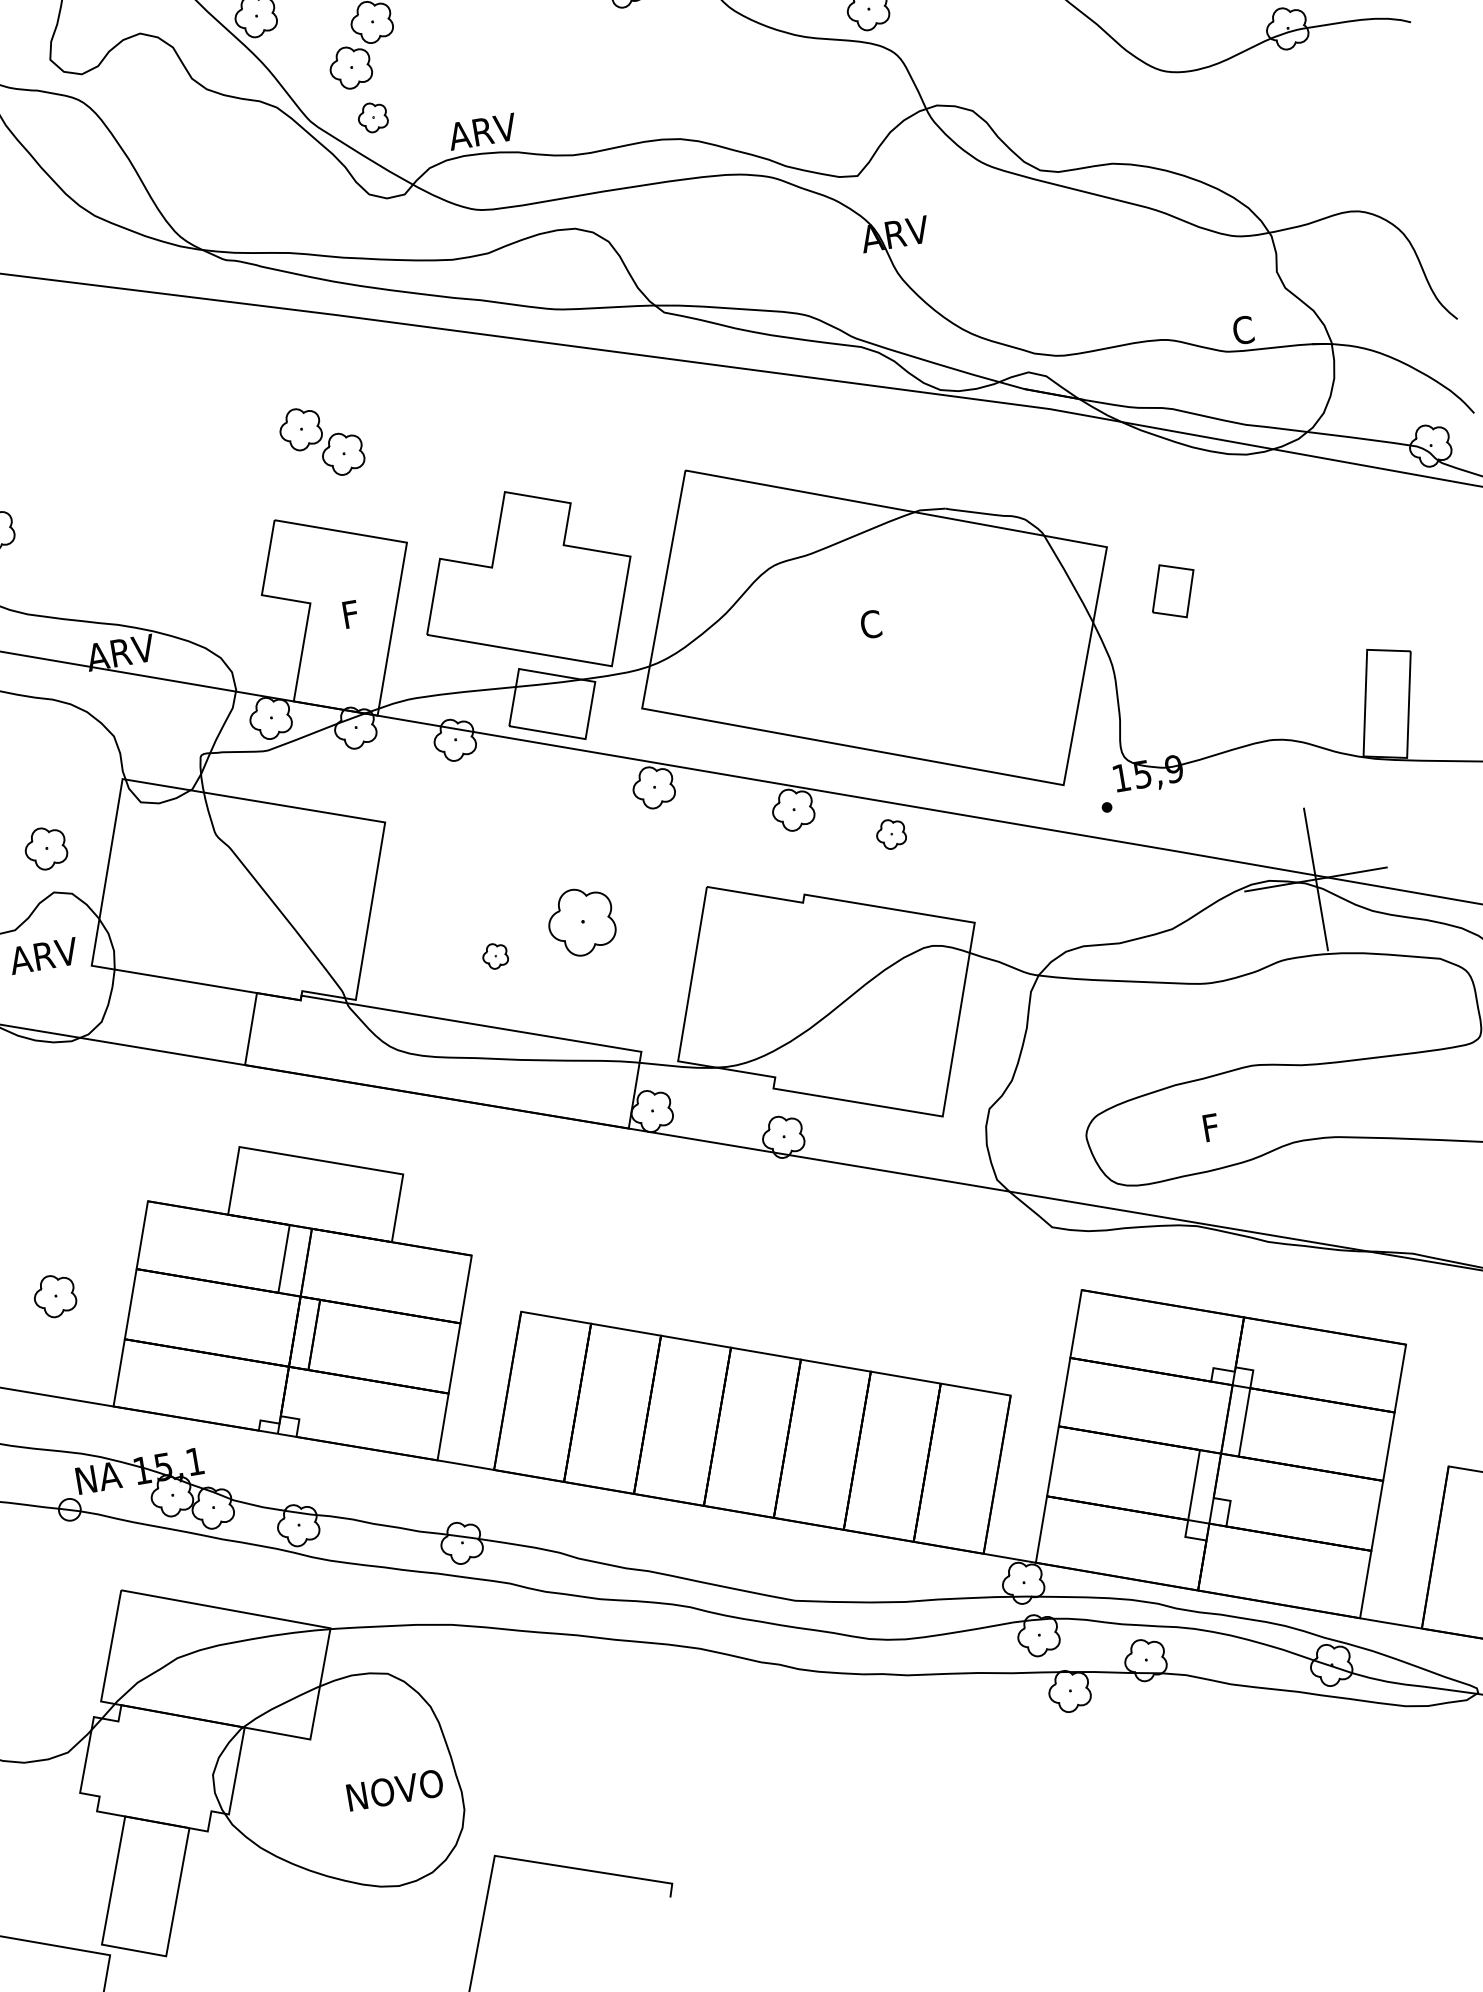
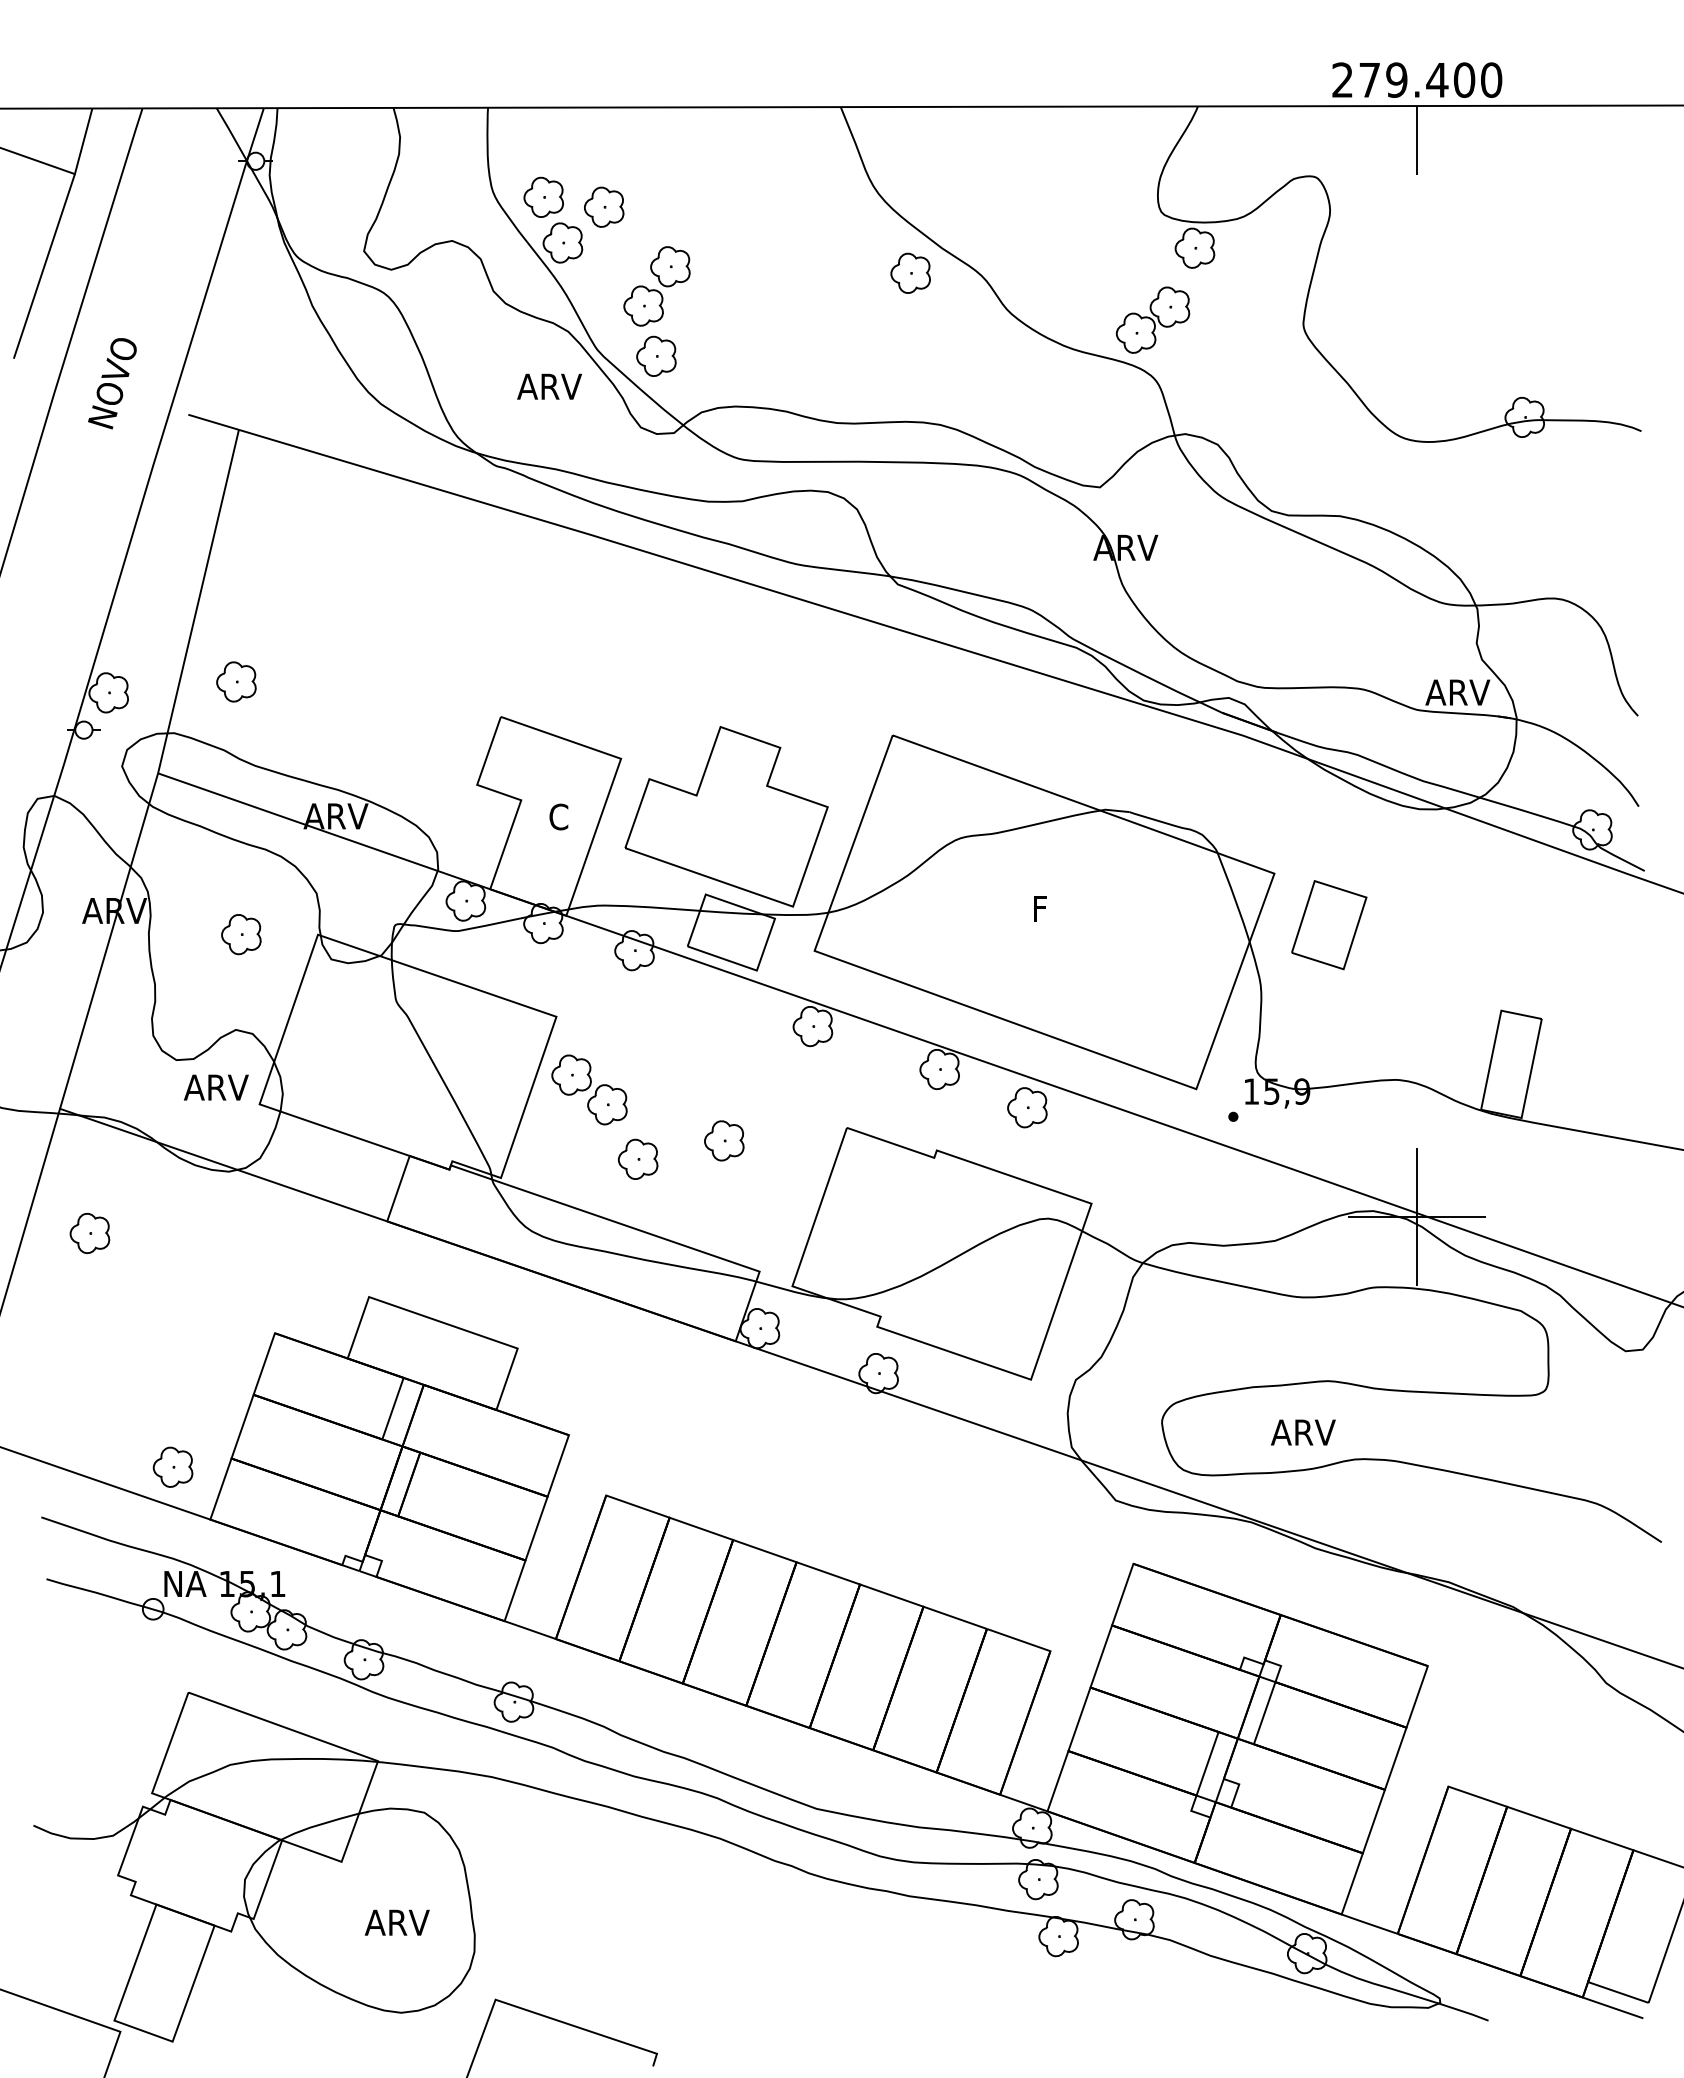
part: (372, 116) -> (656, 355), size x1.43
text: (482, 131) -> (549, 386), moved
text: (1265, 326) -> (1457, 692), C -> ARV
part: (321, 441) -> (589, 1089), moved
part: (1173, 591) -> (1329, 925), size x1.67
text: (352, 613) -> (558, 816), F -> C
text: (870, 624) -> (1041, 908), C -> F
part: (891, 833) -> (1027, 1107), size x1.43
part: (46, 848) -> (241, 934), moved
part: (581, 921) -> (724, 1140), size x0.62
part: (495, 955) -> (638, 1158), size x1.67
text: (1234, 1123) -> (1302, 1432), F -> ARV
part: (54, 1295) -> (172, 1466), moved
text: (393, 1790) -> (411, 1922), NOVO -> ARV

